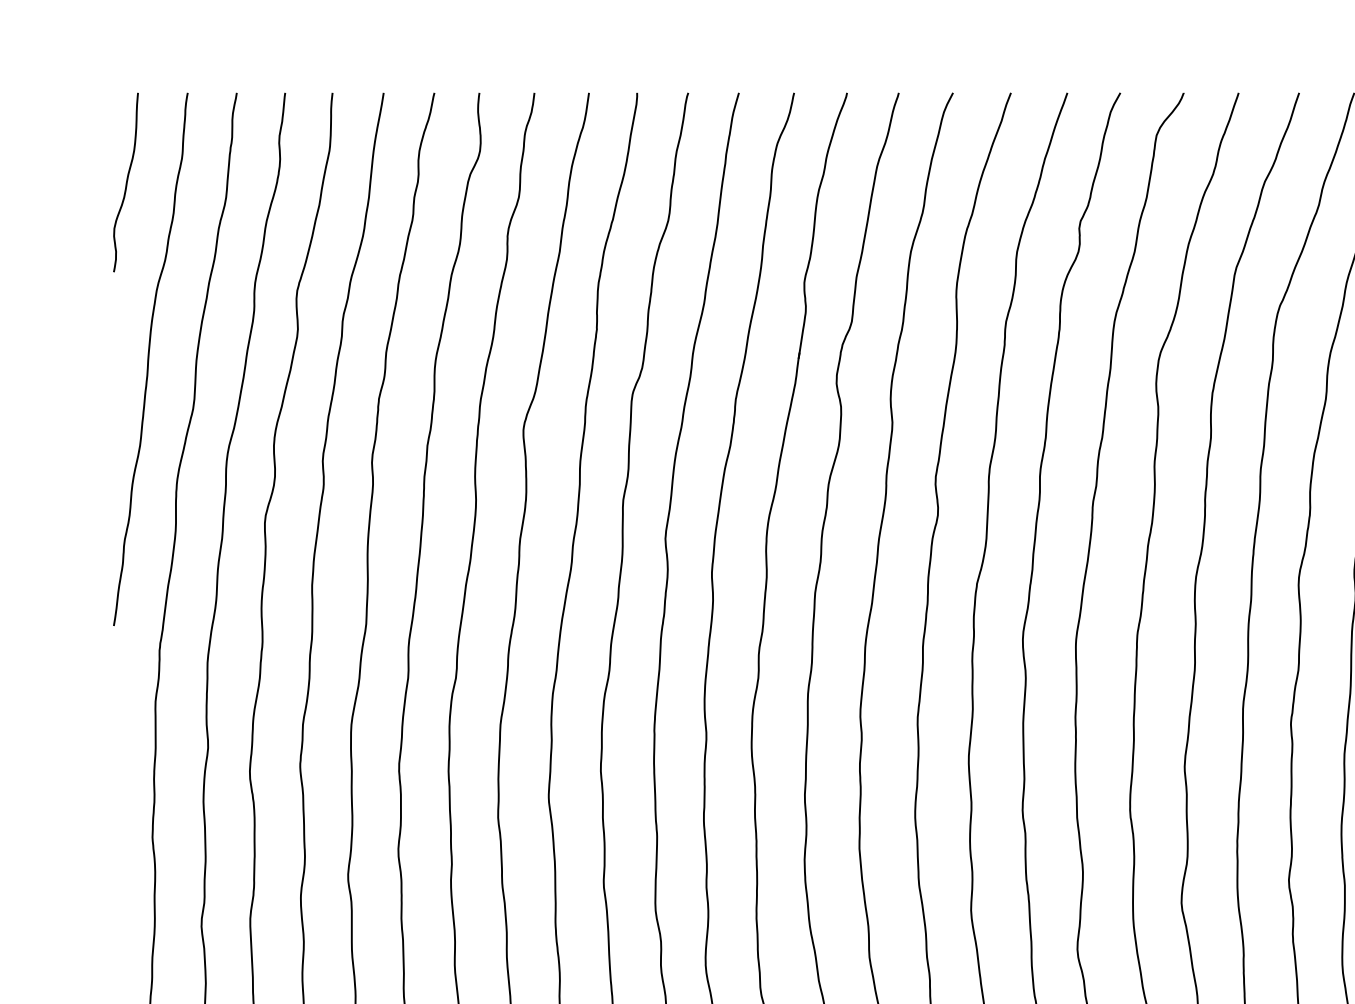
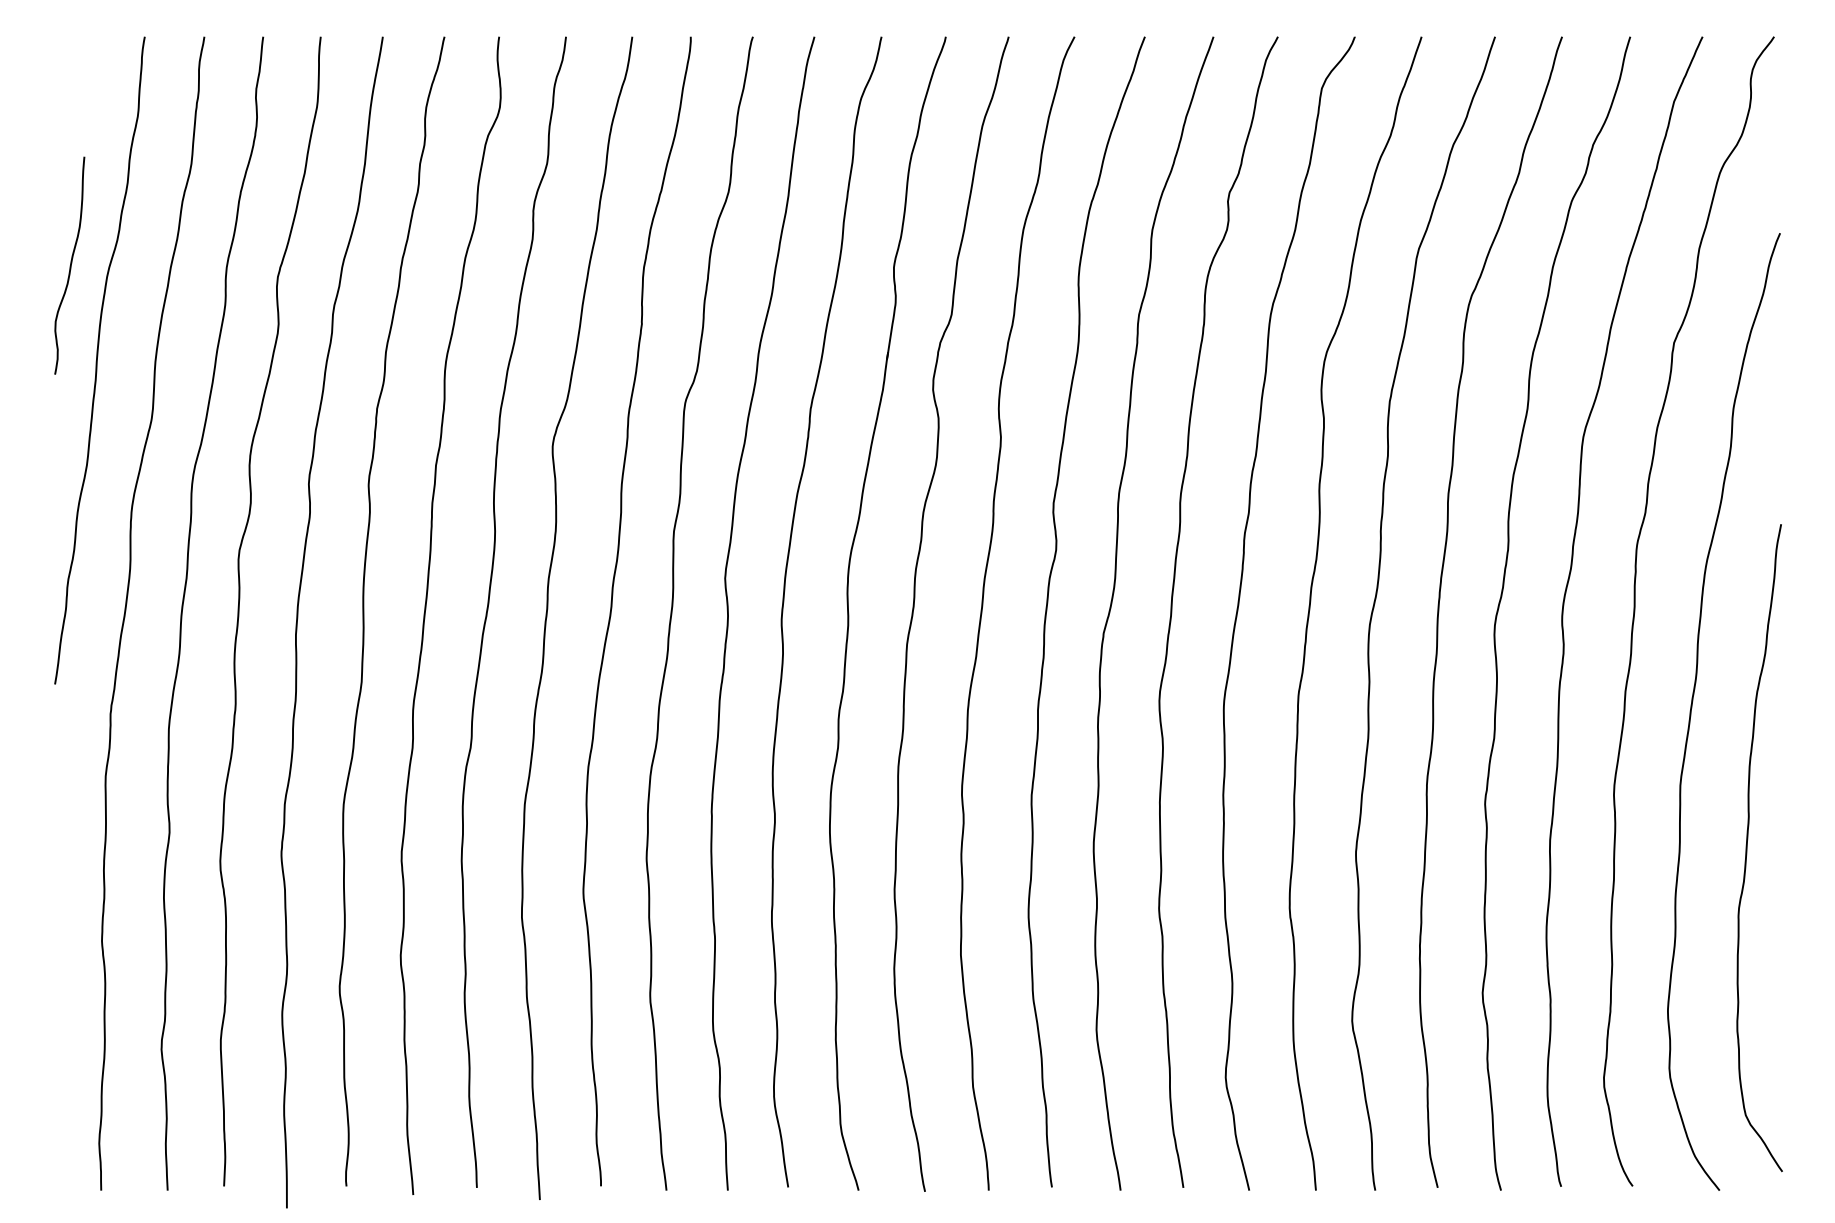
curve: (126, 182) -> (70, 265), moved

